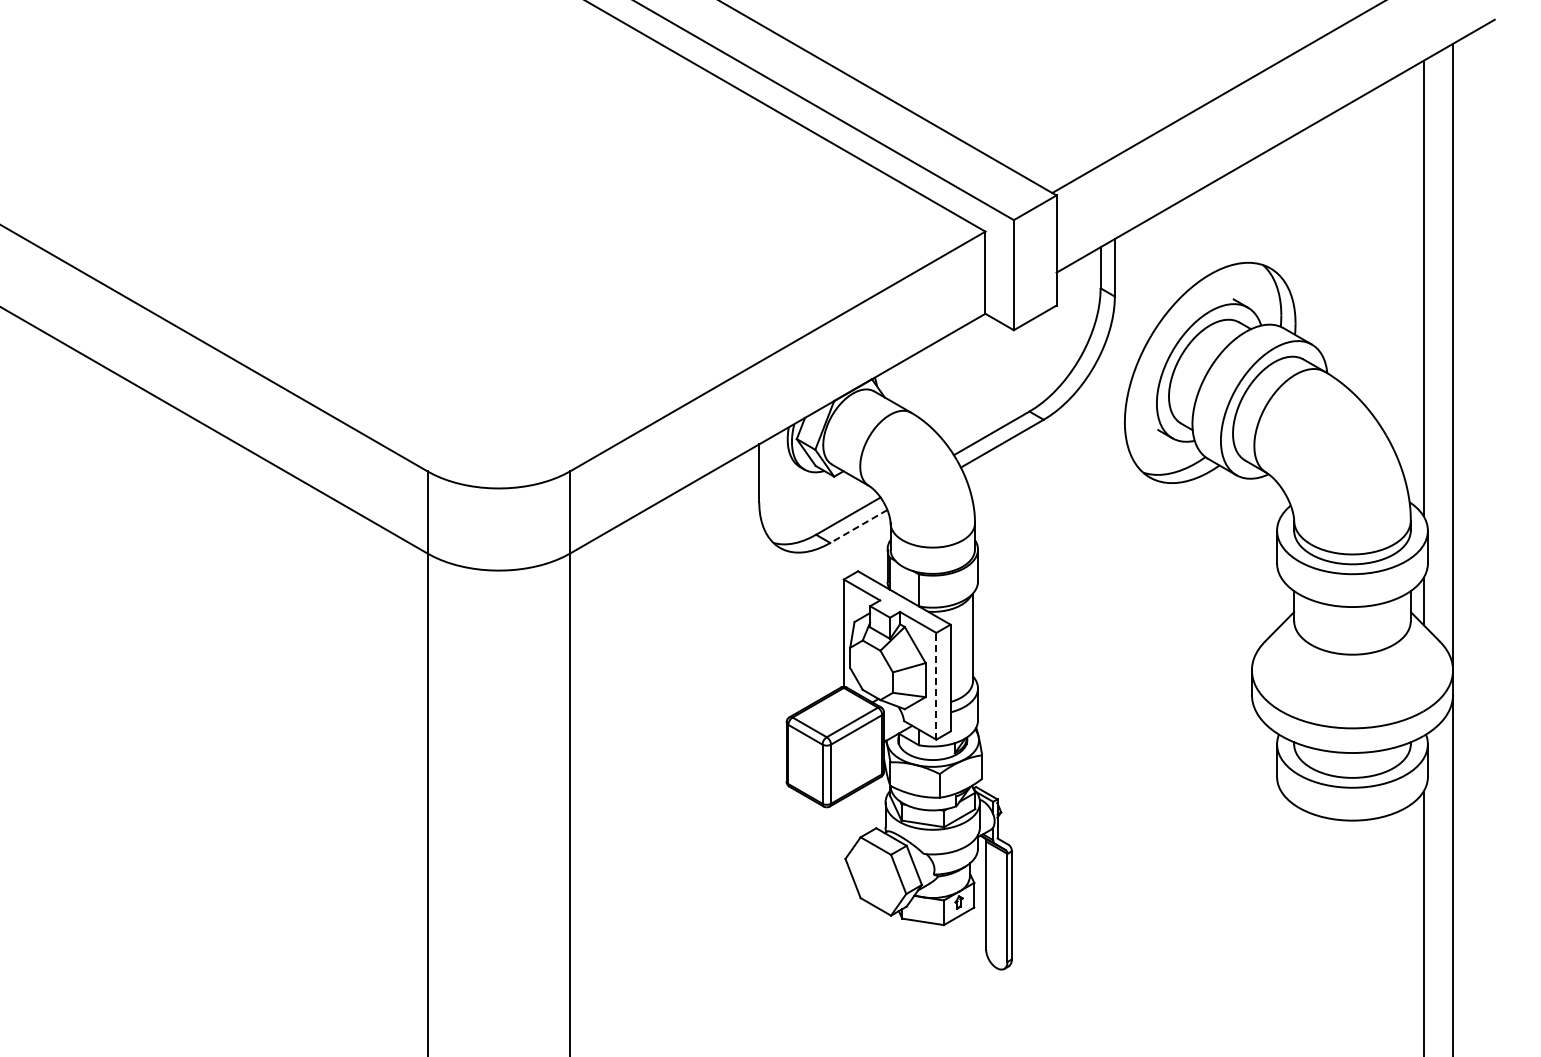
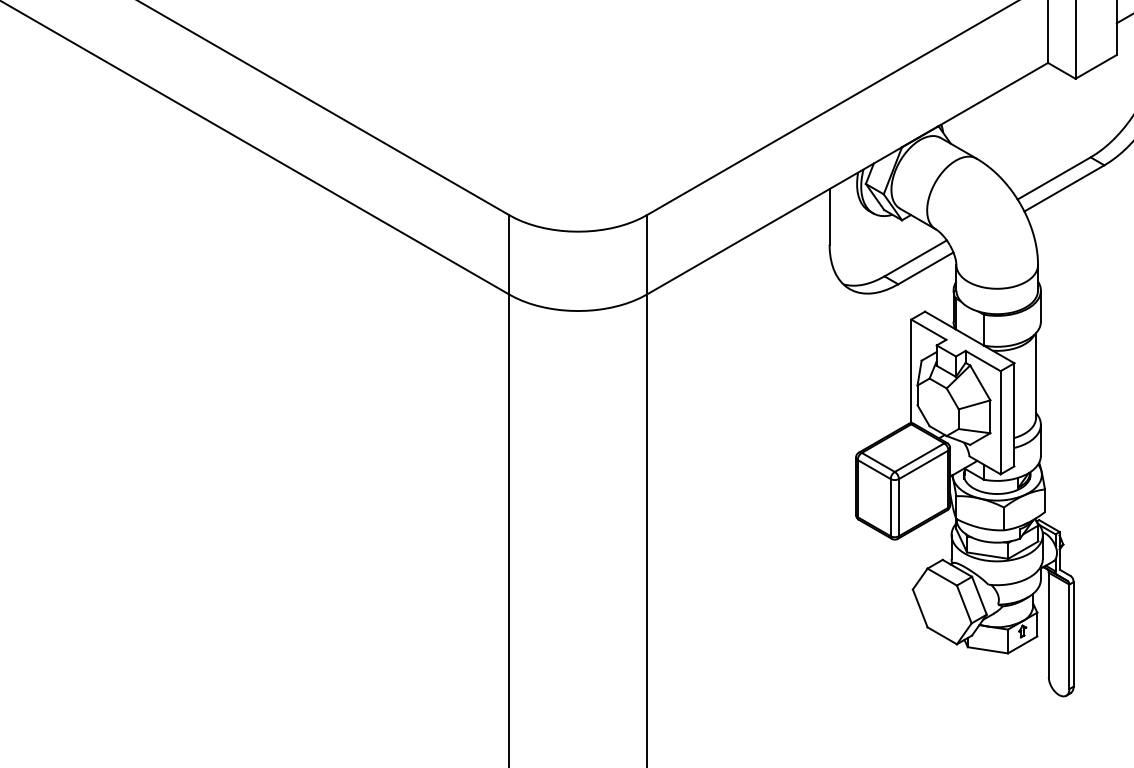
line: (858, 526) -> (925, 268), dashed -> solid
line: (936, 685) -> (1000, 421), dashed -> solid

